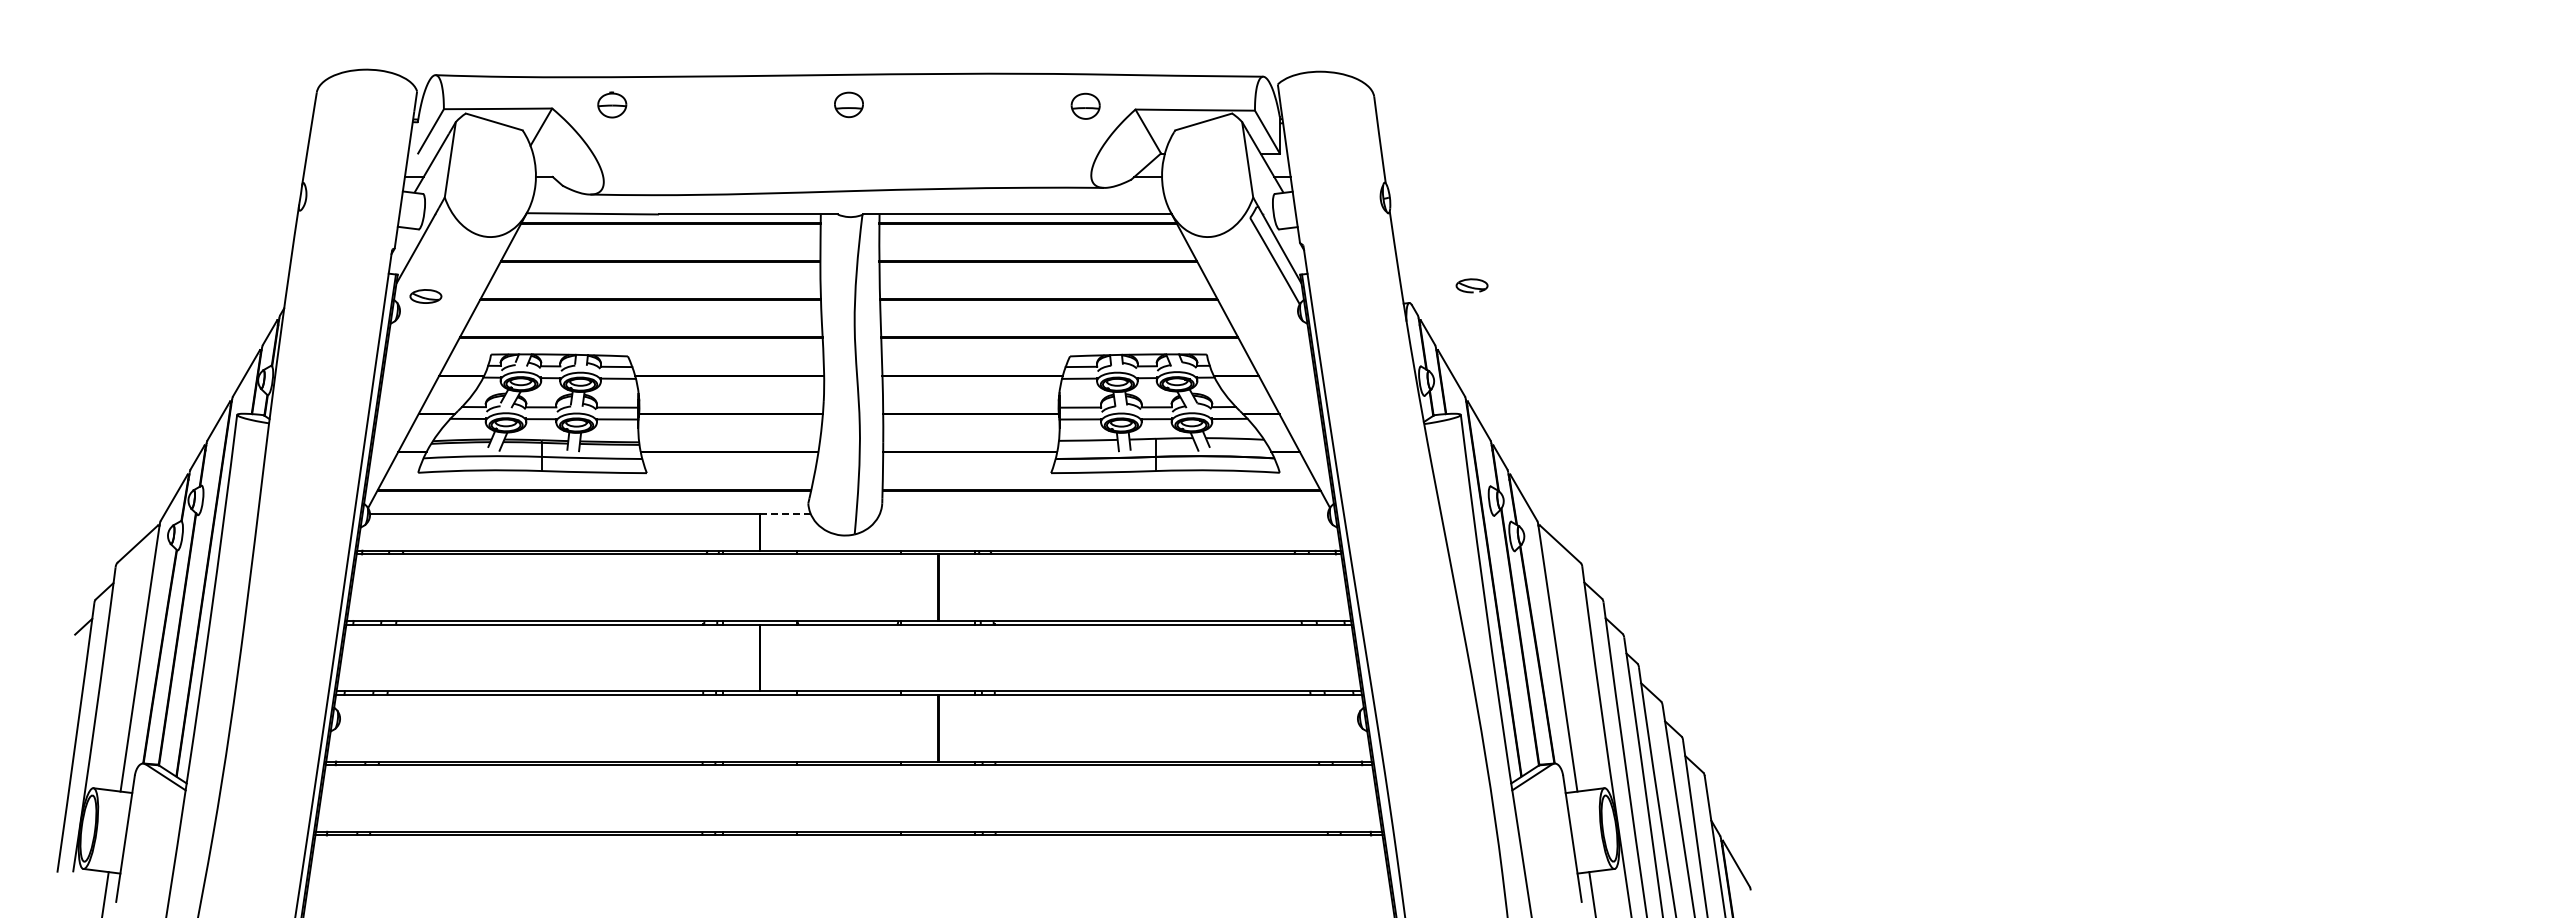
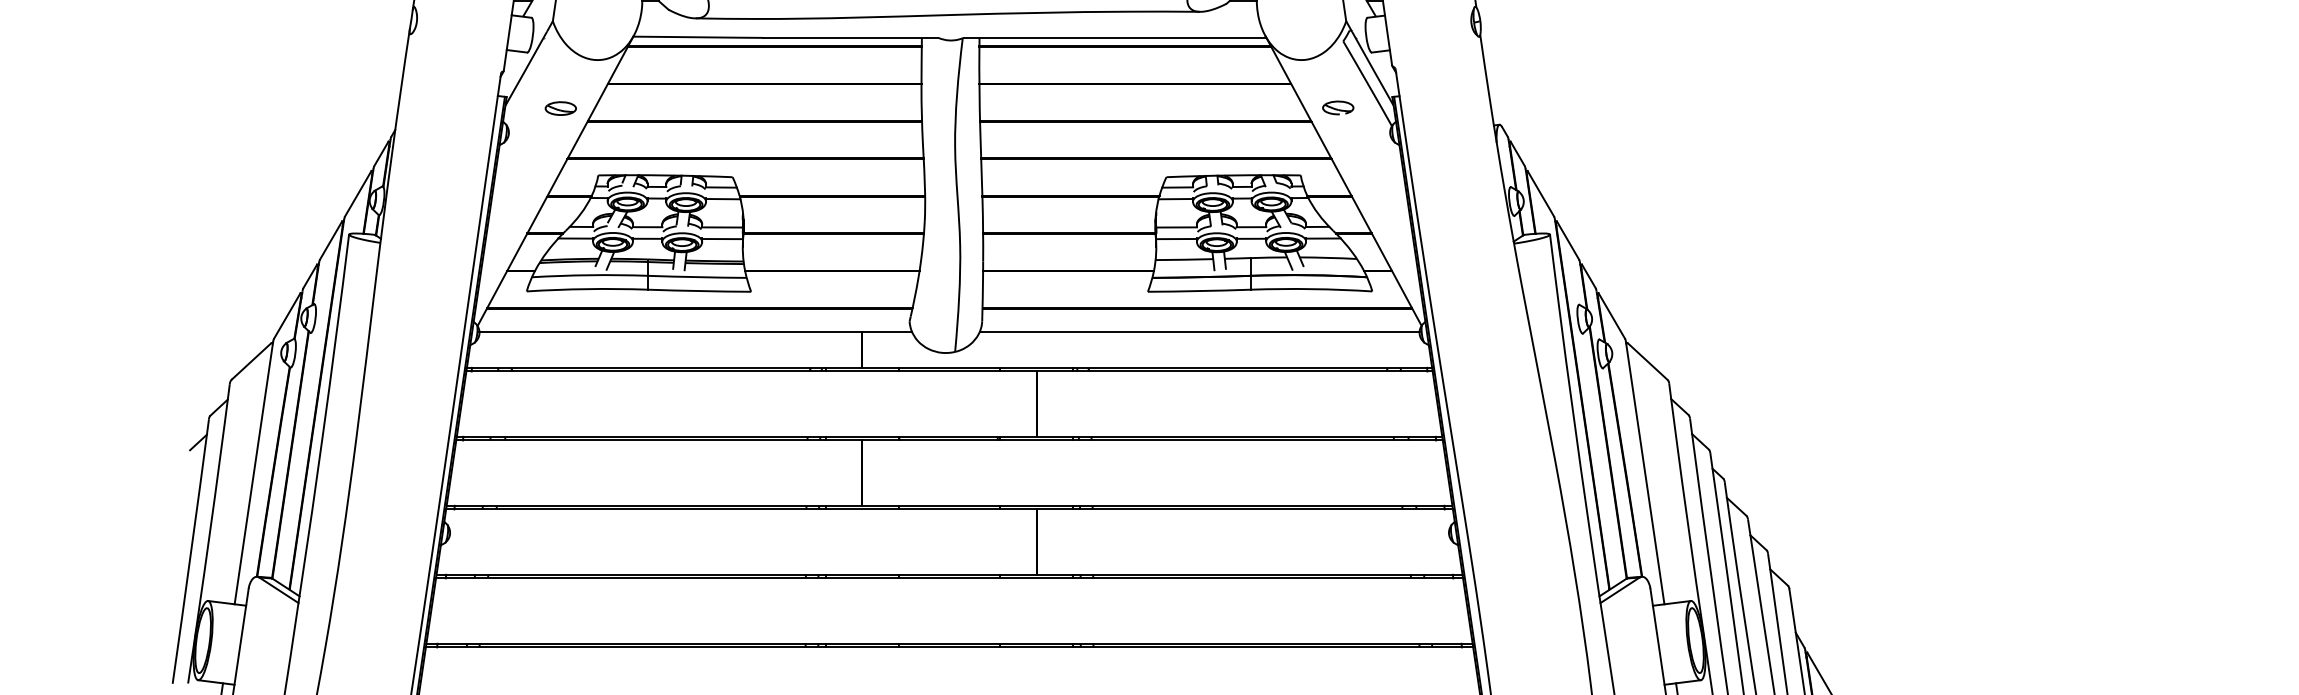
part: (1471, 285) -> (1337, 107), moved
part: (425, 296) -> (560, 108), moved
line: (785, 514) -> (887, 332), dashed -> solid
line: (1103, 514) -> (1199, 332), added

